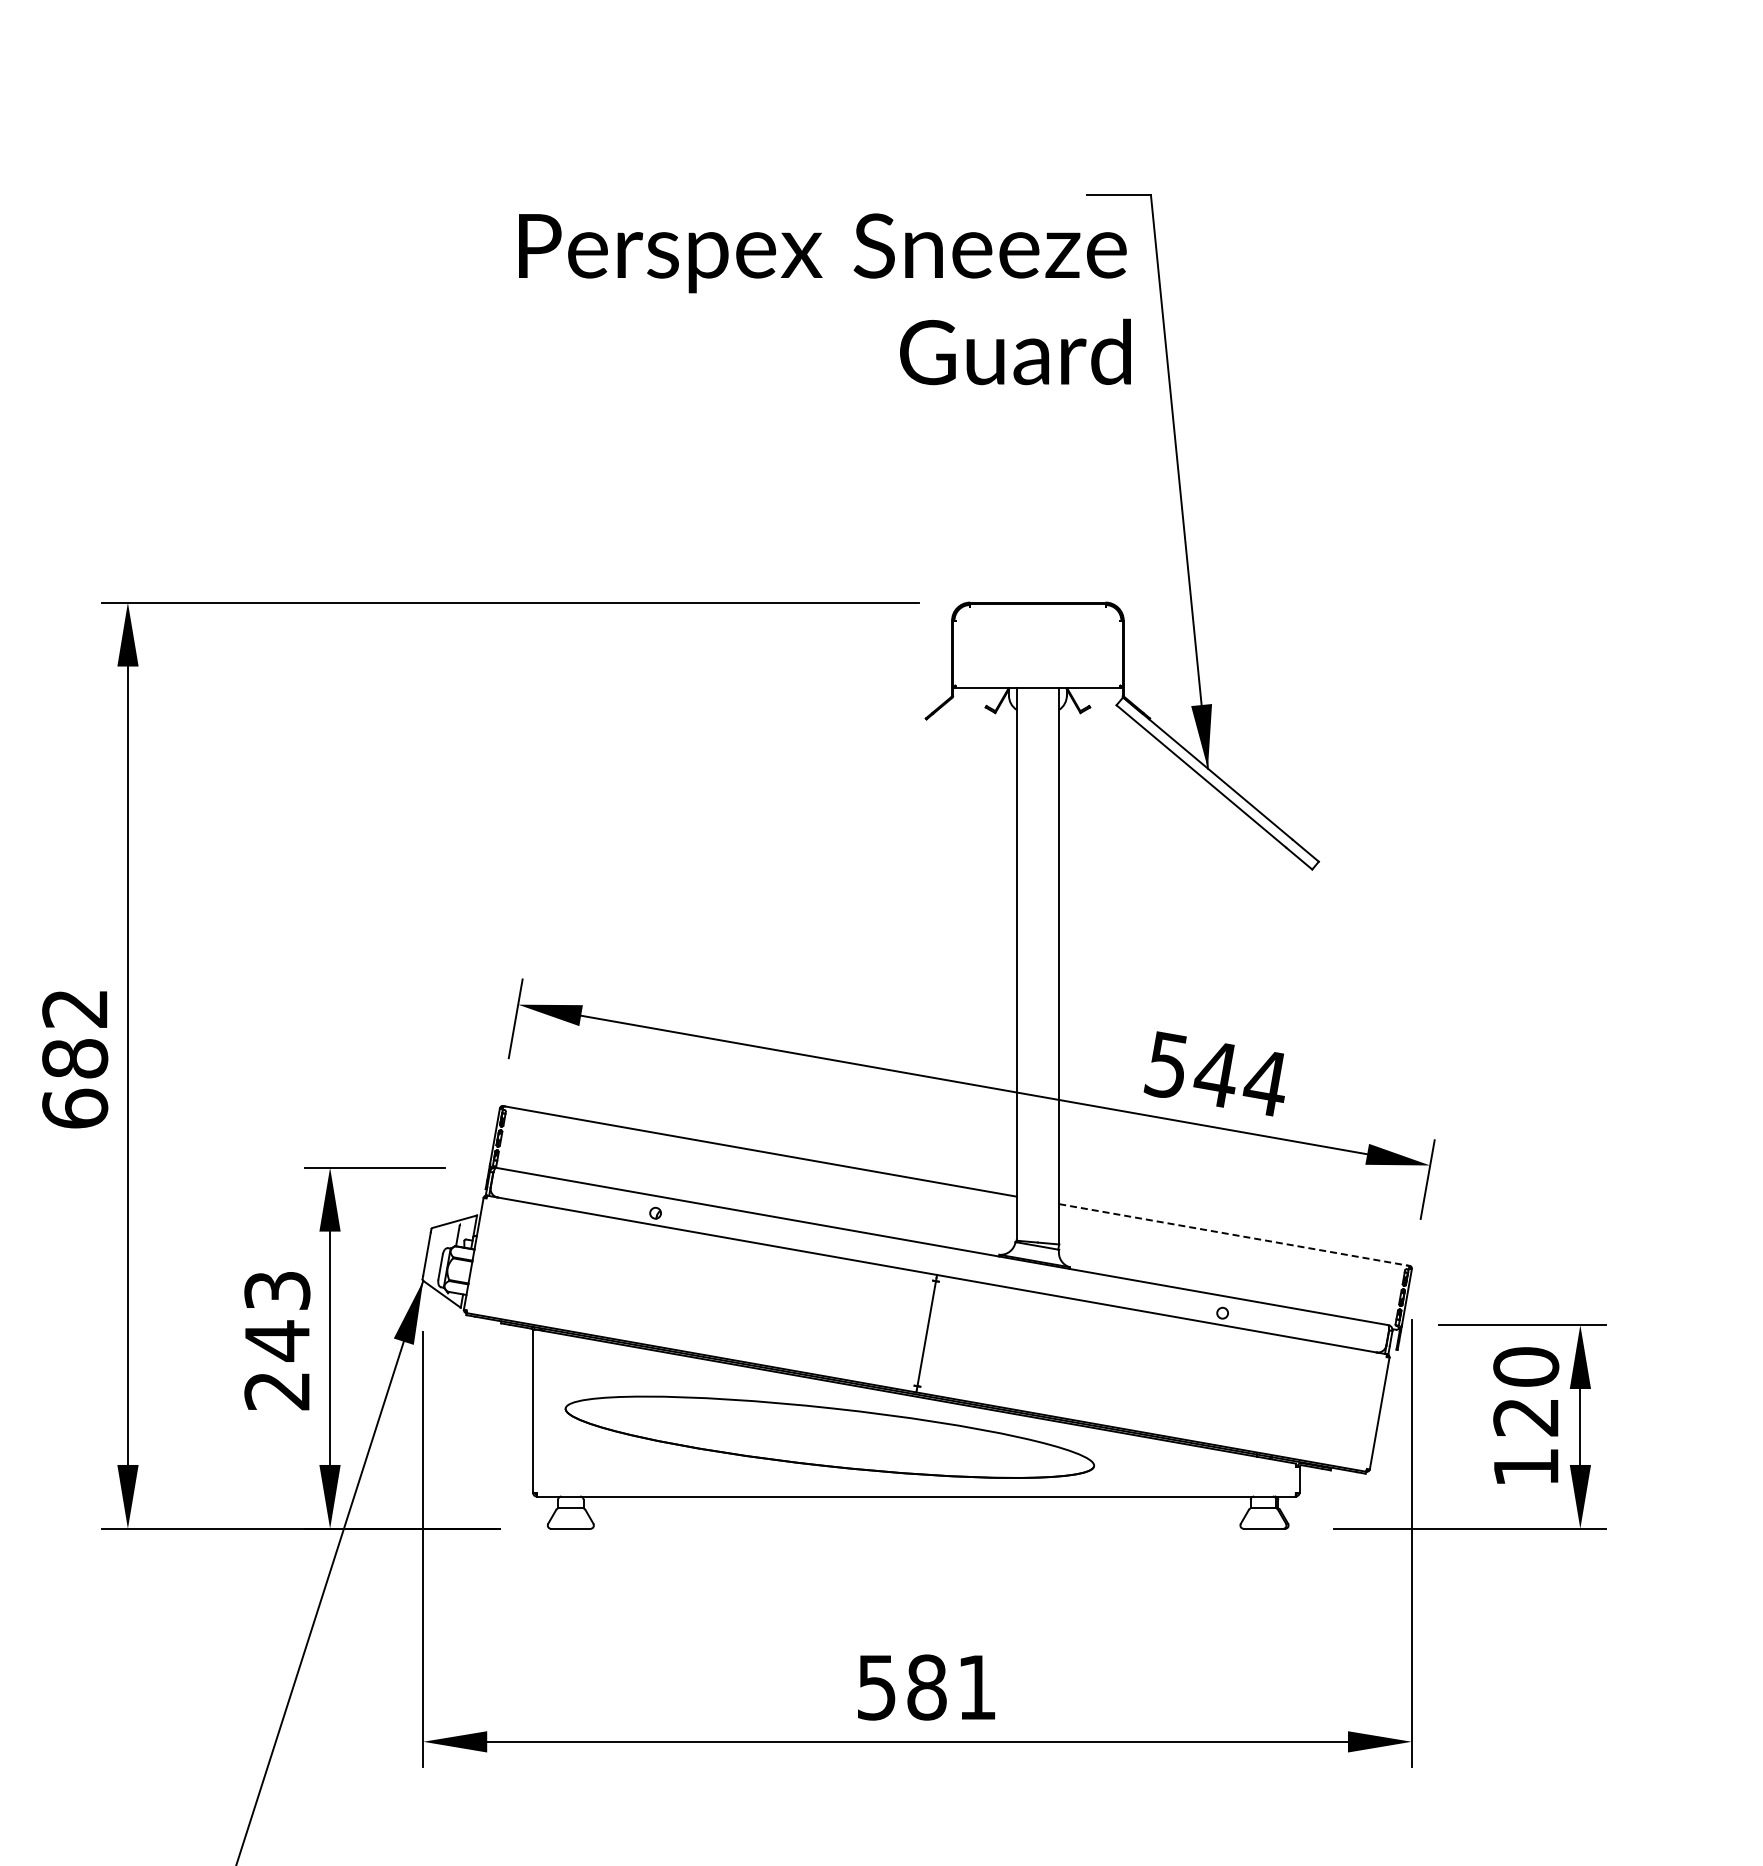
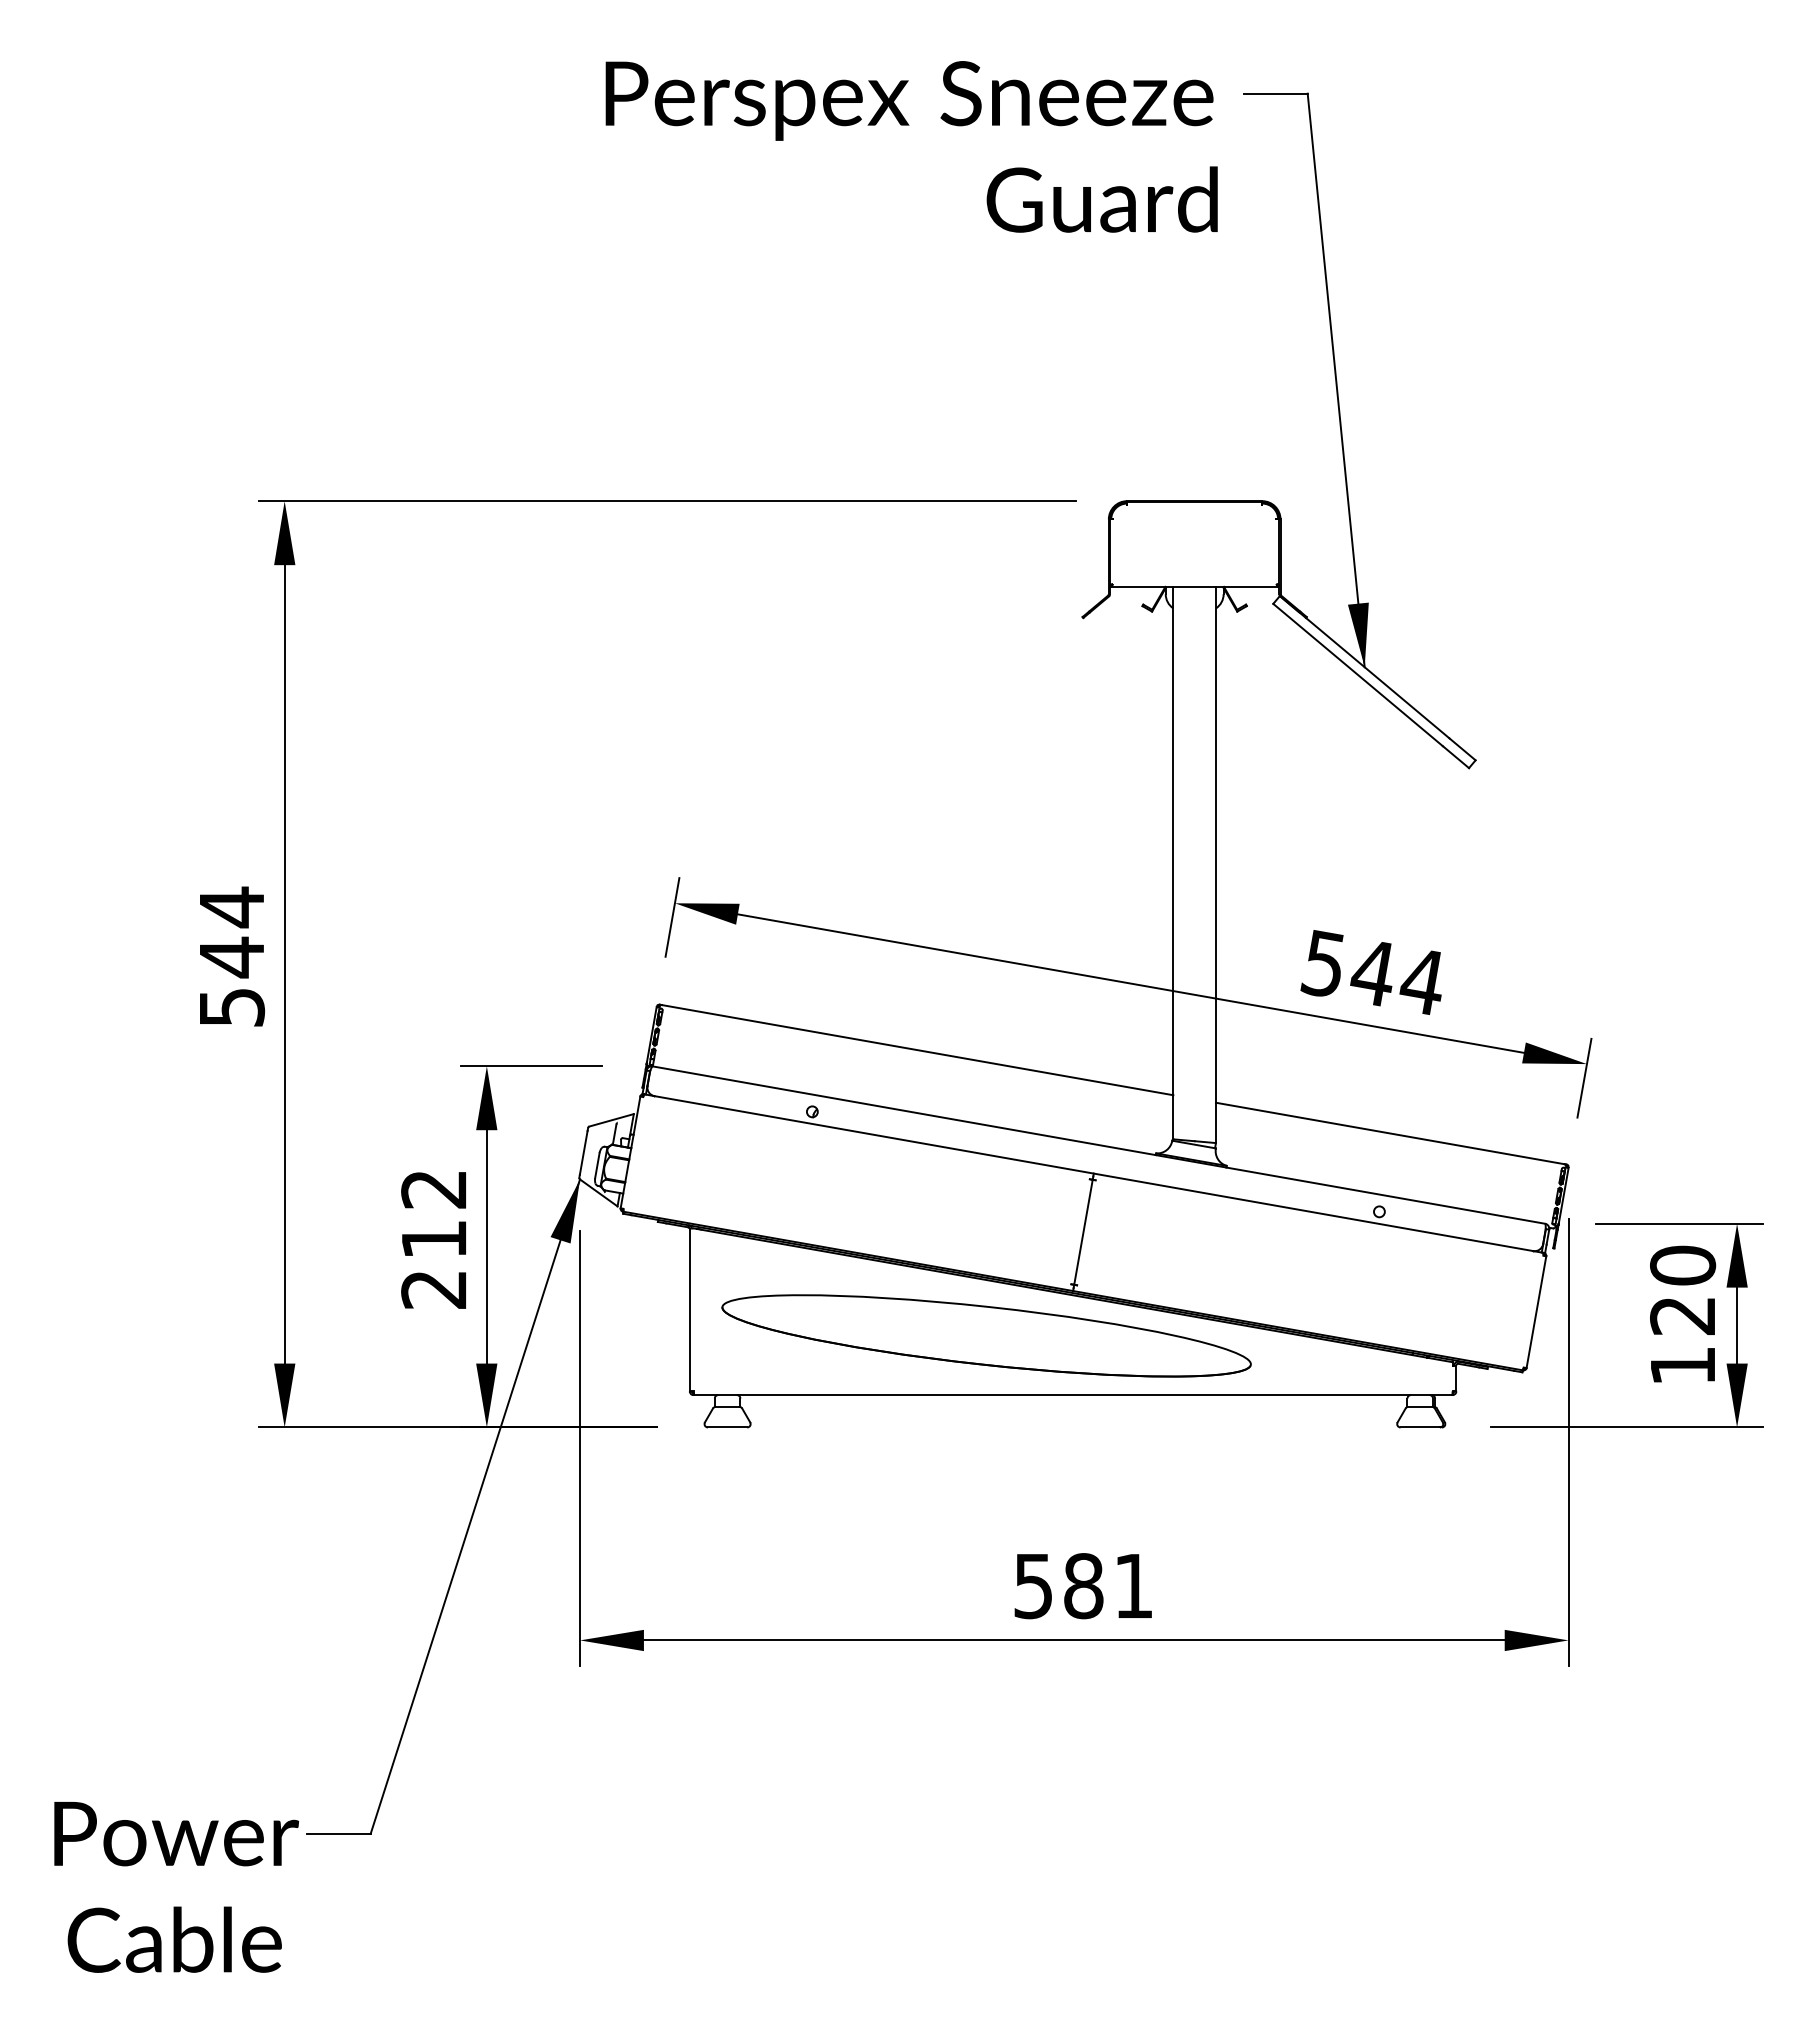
text: (824, 298) -> (911, 146), moved
text: (74, 1057) -> (231, 956), 682 -> 544
line: (1233, 1234) -> (1390, 1133), dashed -> solid
text: (277, 1316) -> (434, 1215), 243 -> 212

